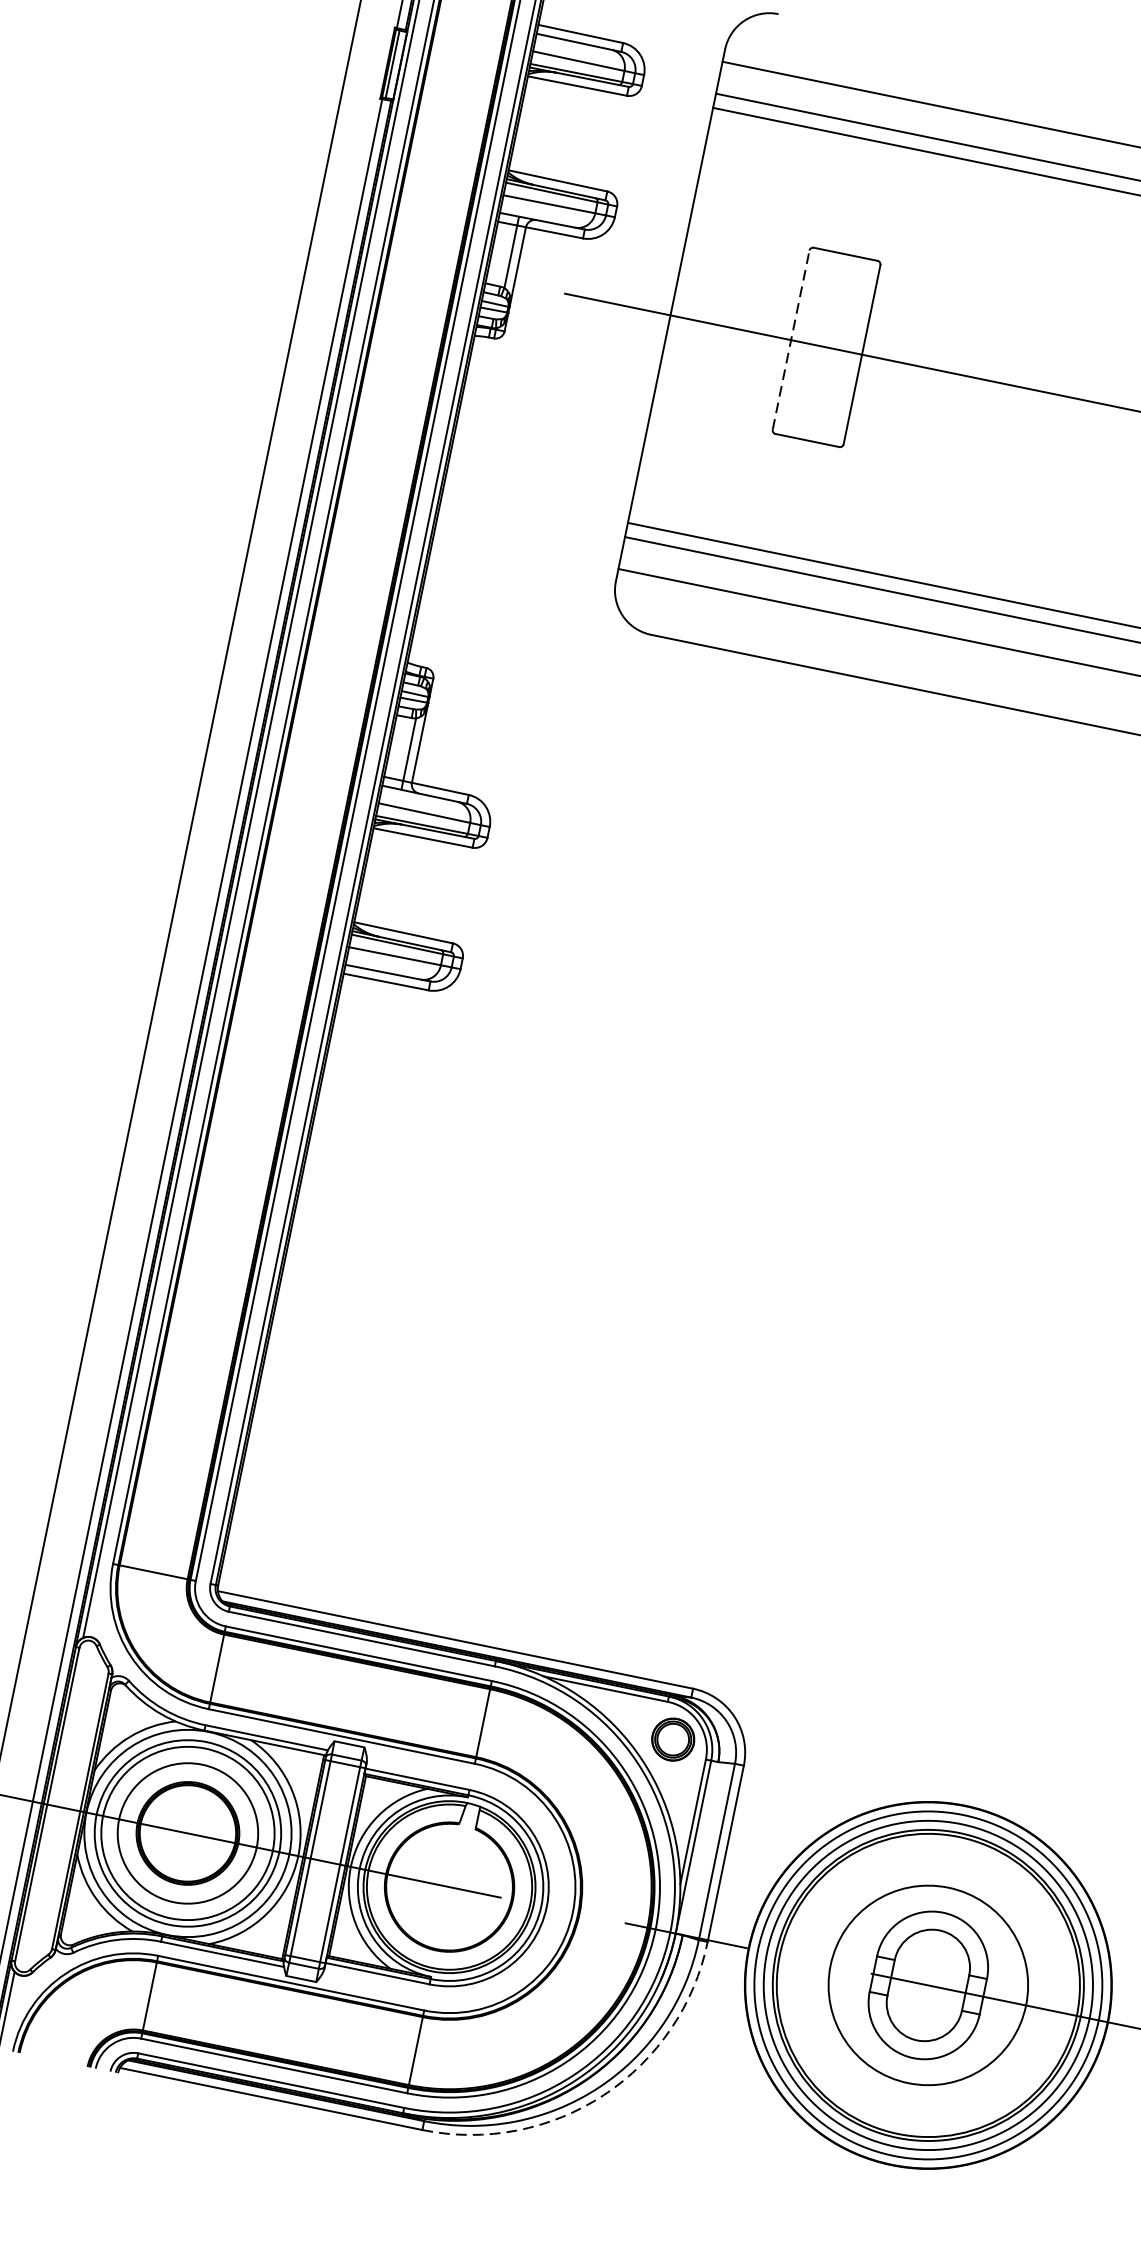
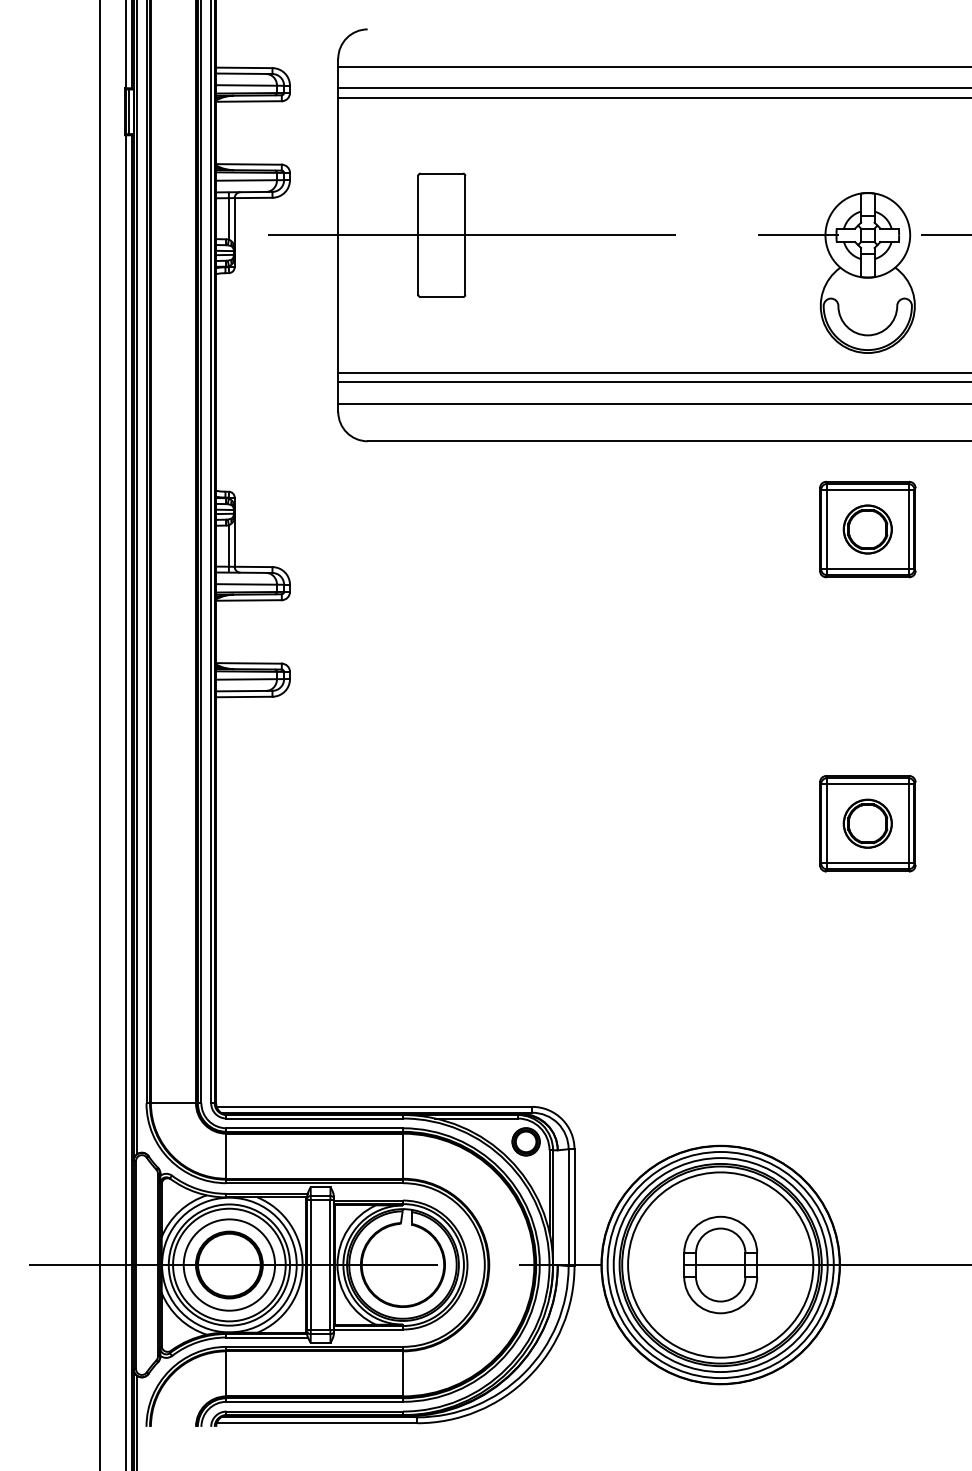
line: (791, 338) -> (418, 234), dashed -> solid
circle: (928, 1984) -> (720, 1264), size x1.43
arc: (603, 2095) -> (528, 1377), dashed -> solid

